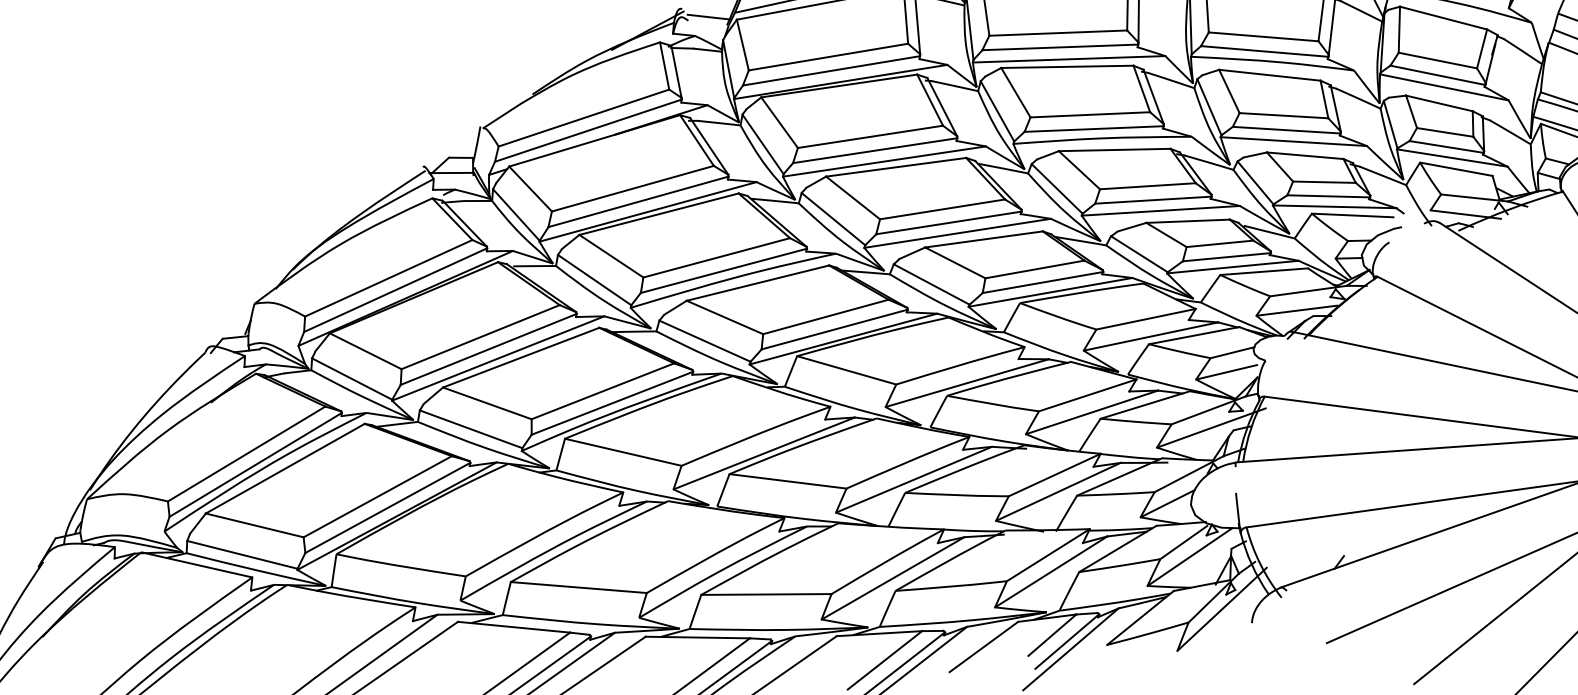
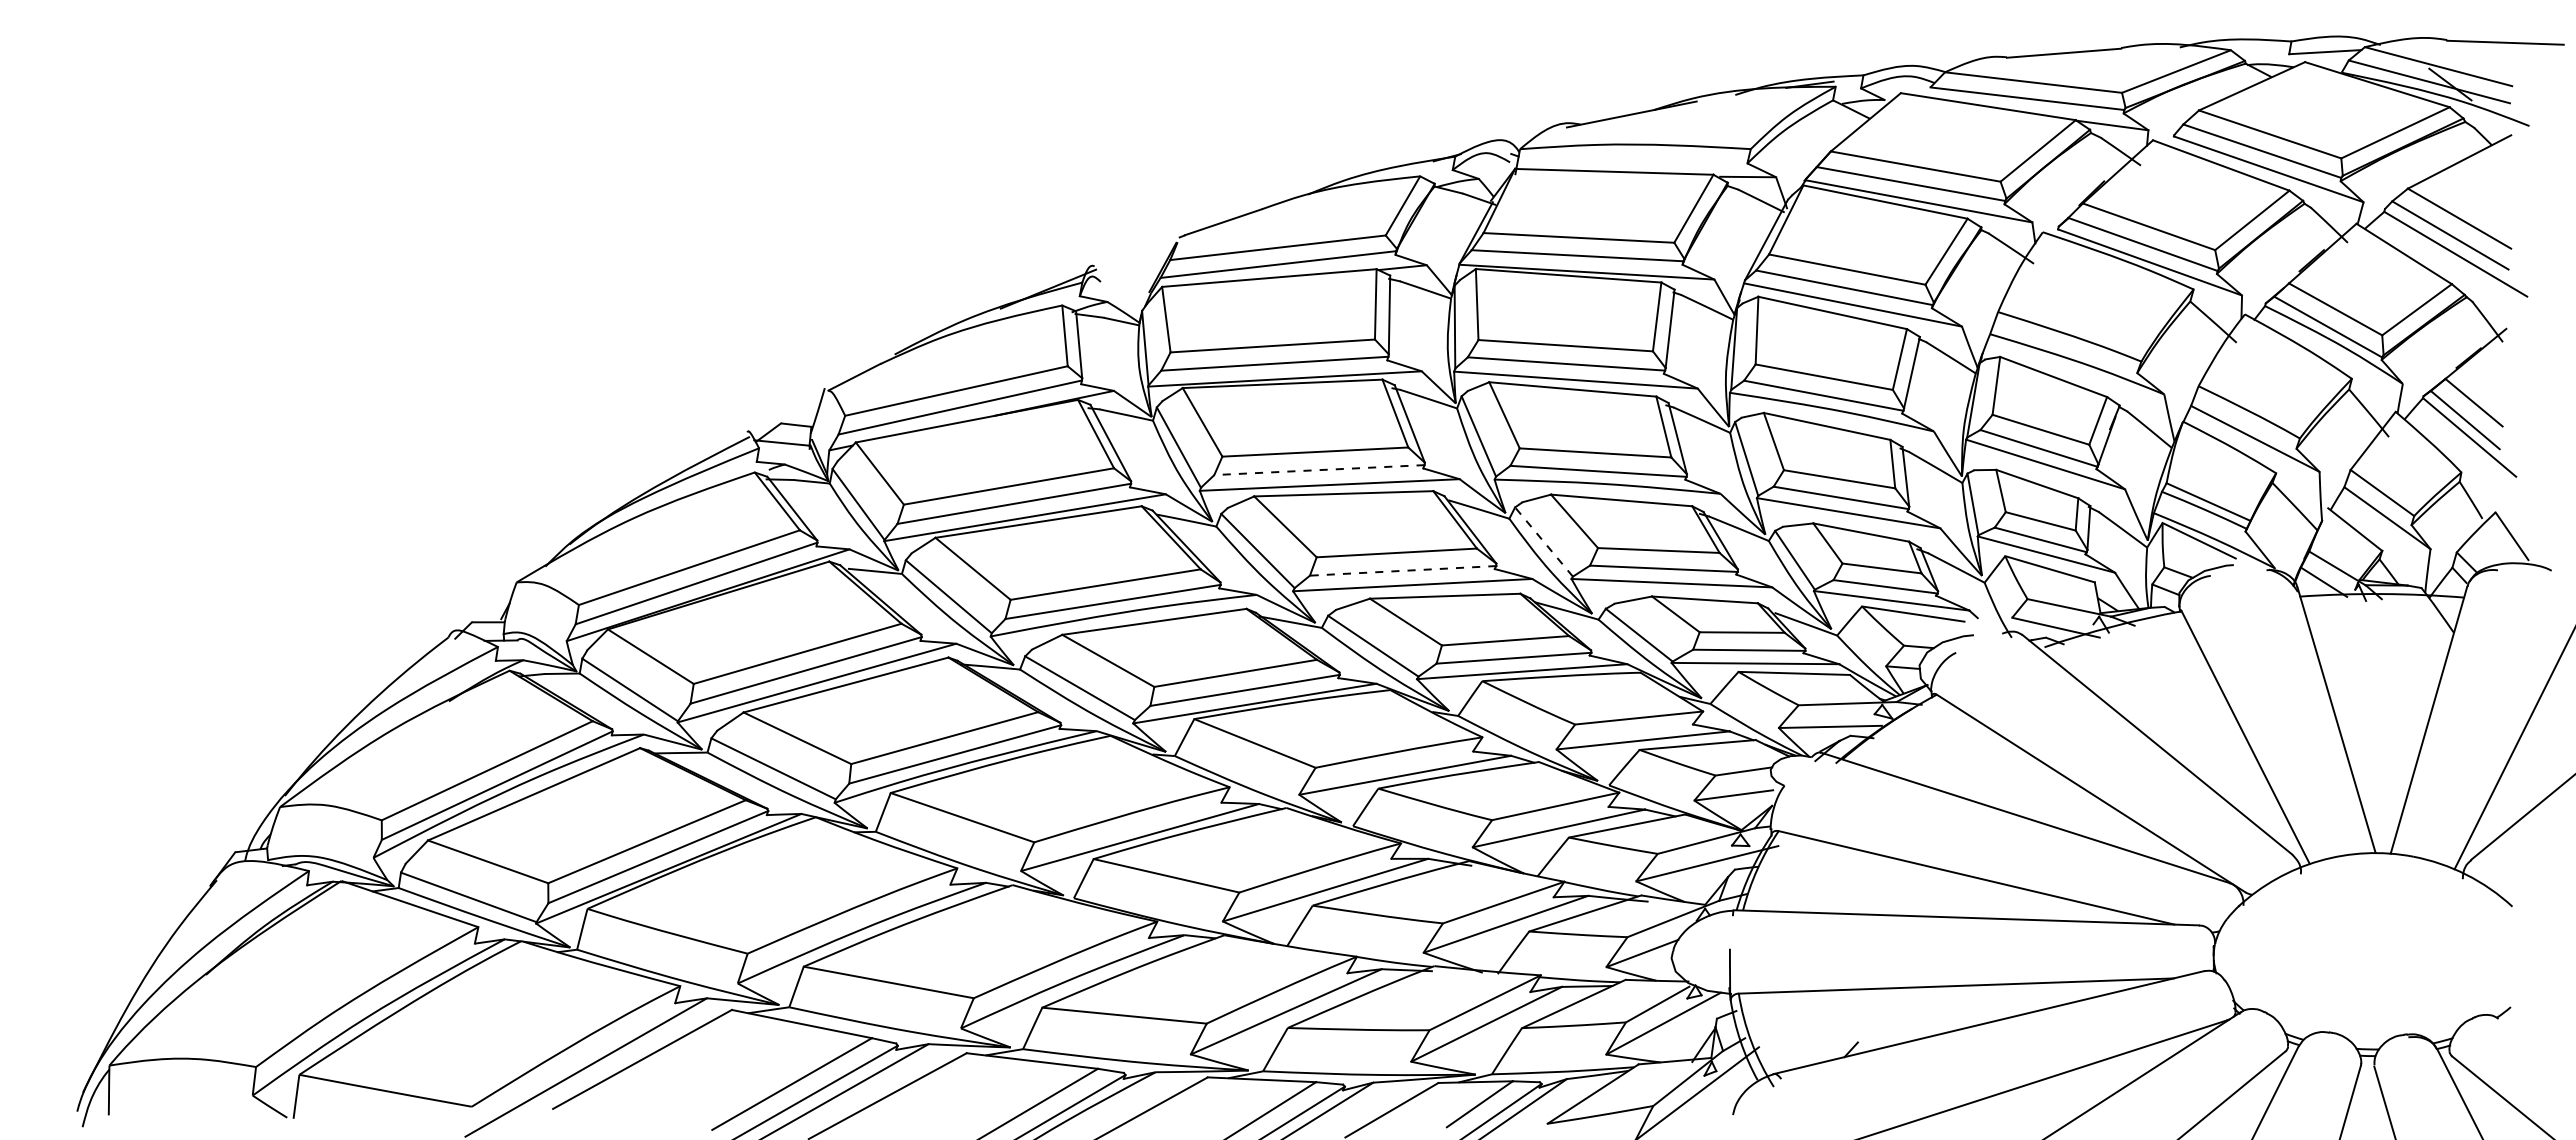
line: (708, 16) -> (1126, 279), removed
line: (874, 151) -> (1318, 470), solid -> dashed
line: (1056, 188) -> (1543, 541), solid -> dashed
line: (948, 222) -> (1402, 570), solid -> dashed

